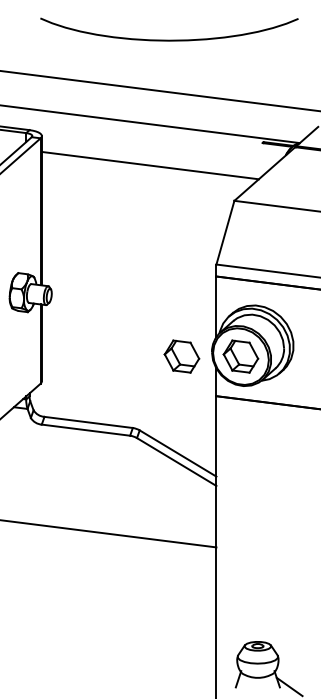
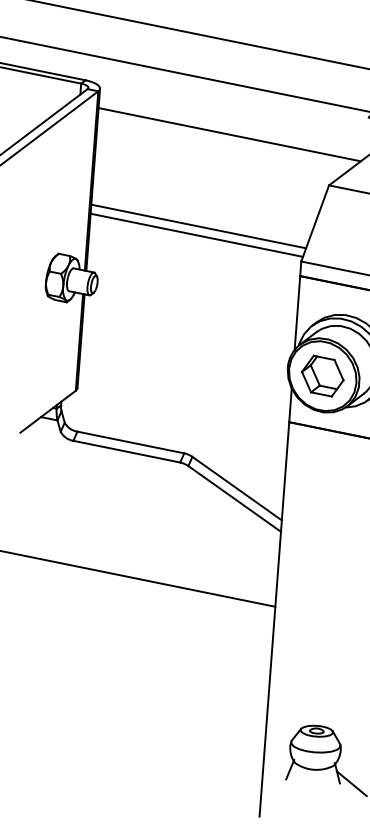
line: (130, 242) -> (198, 226), added
line: (129, 249) -> (196, 235), added
part: (181, 356) -> (250, 370), removed

